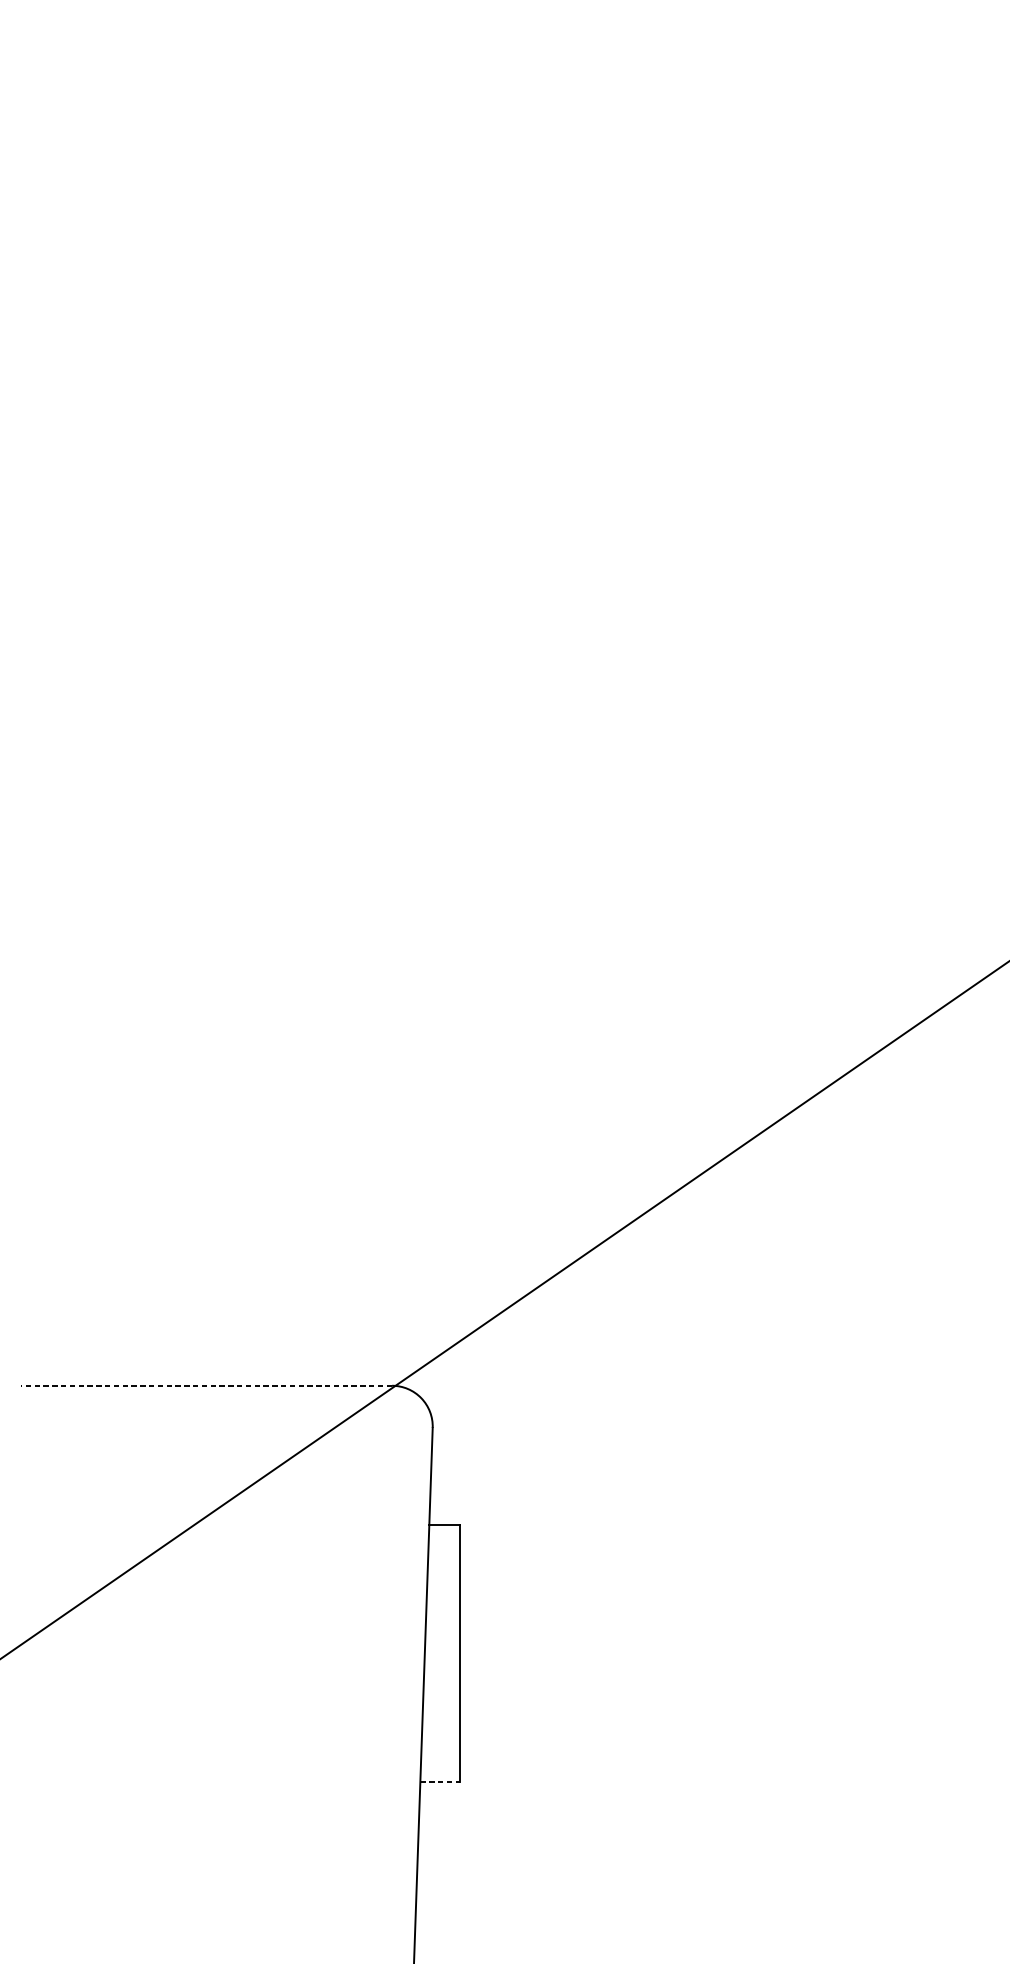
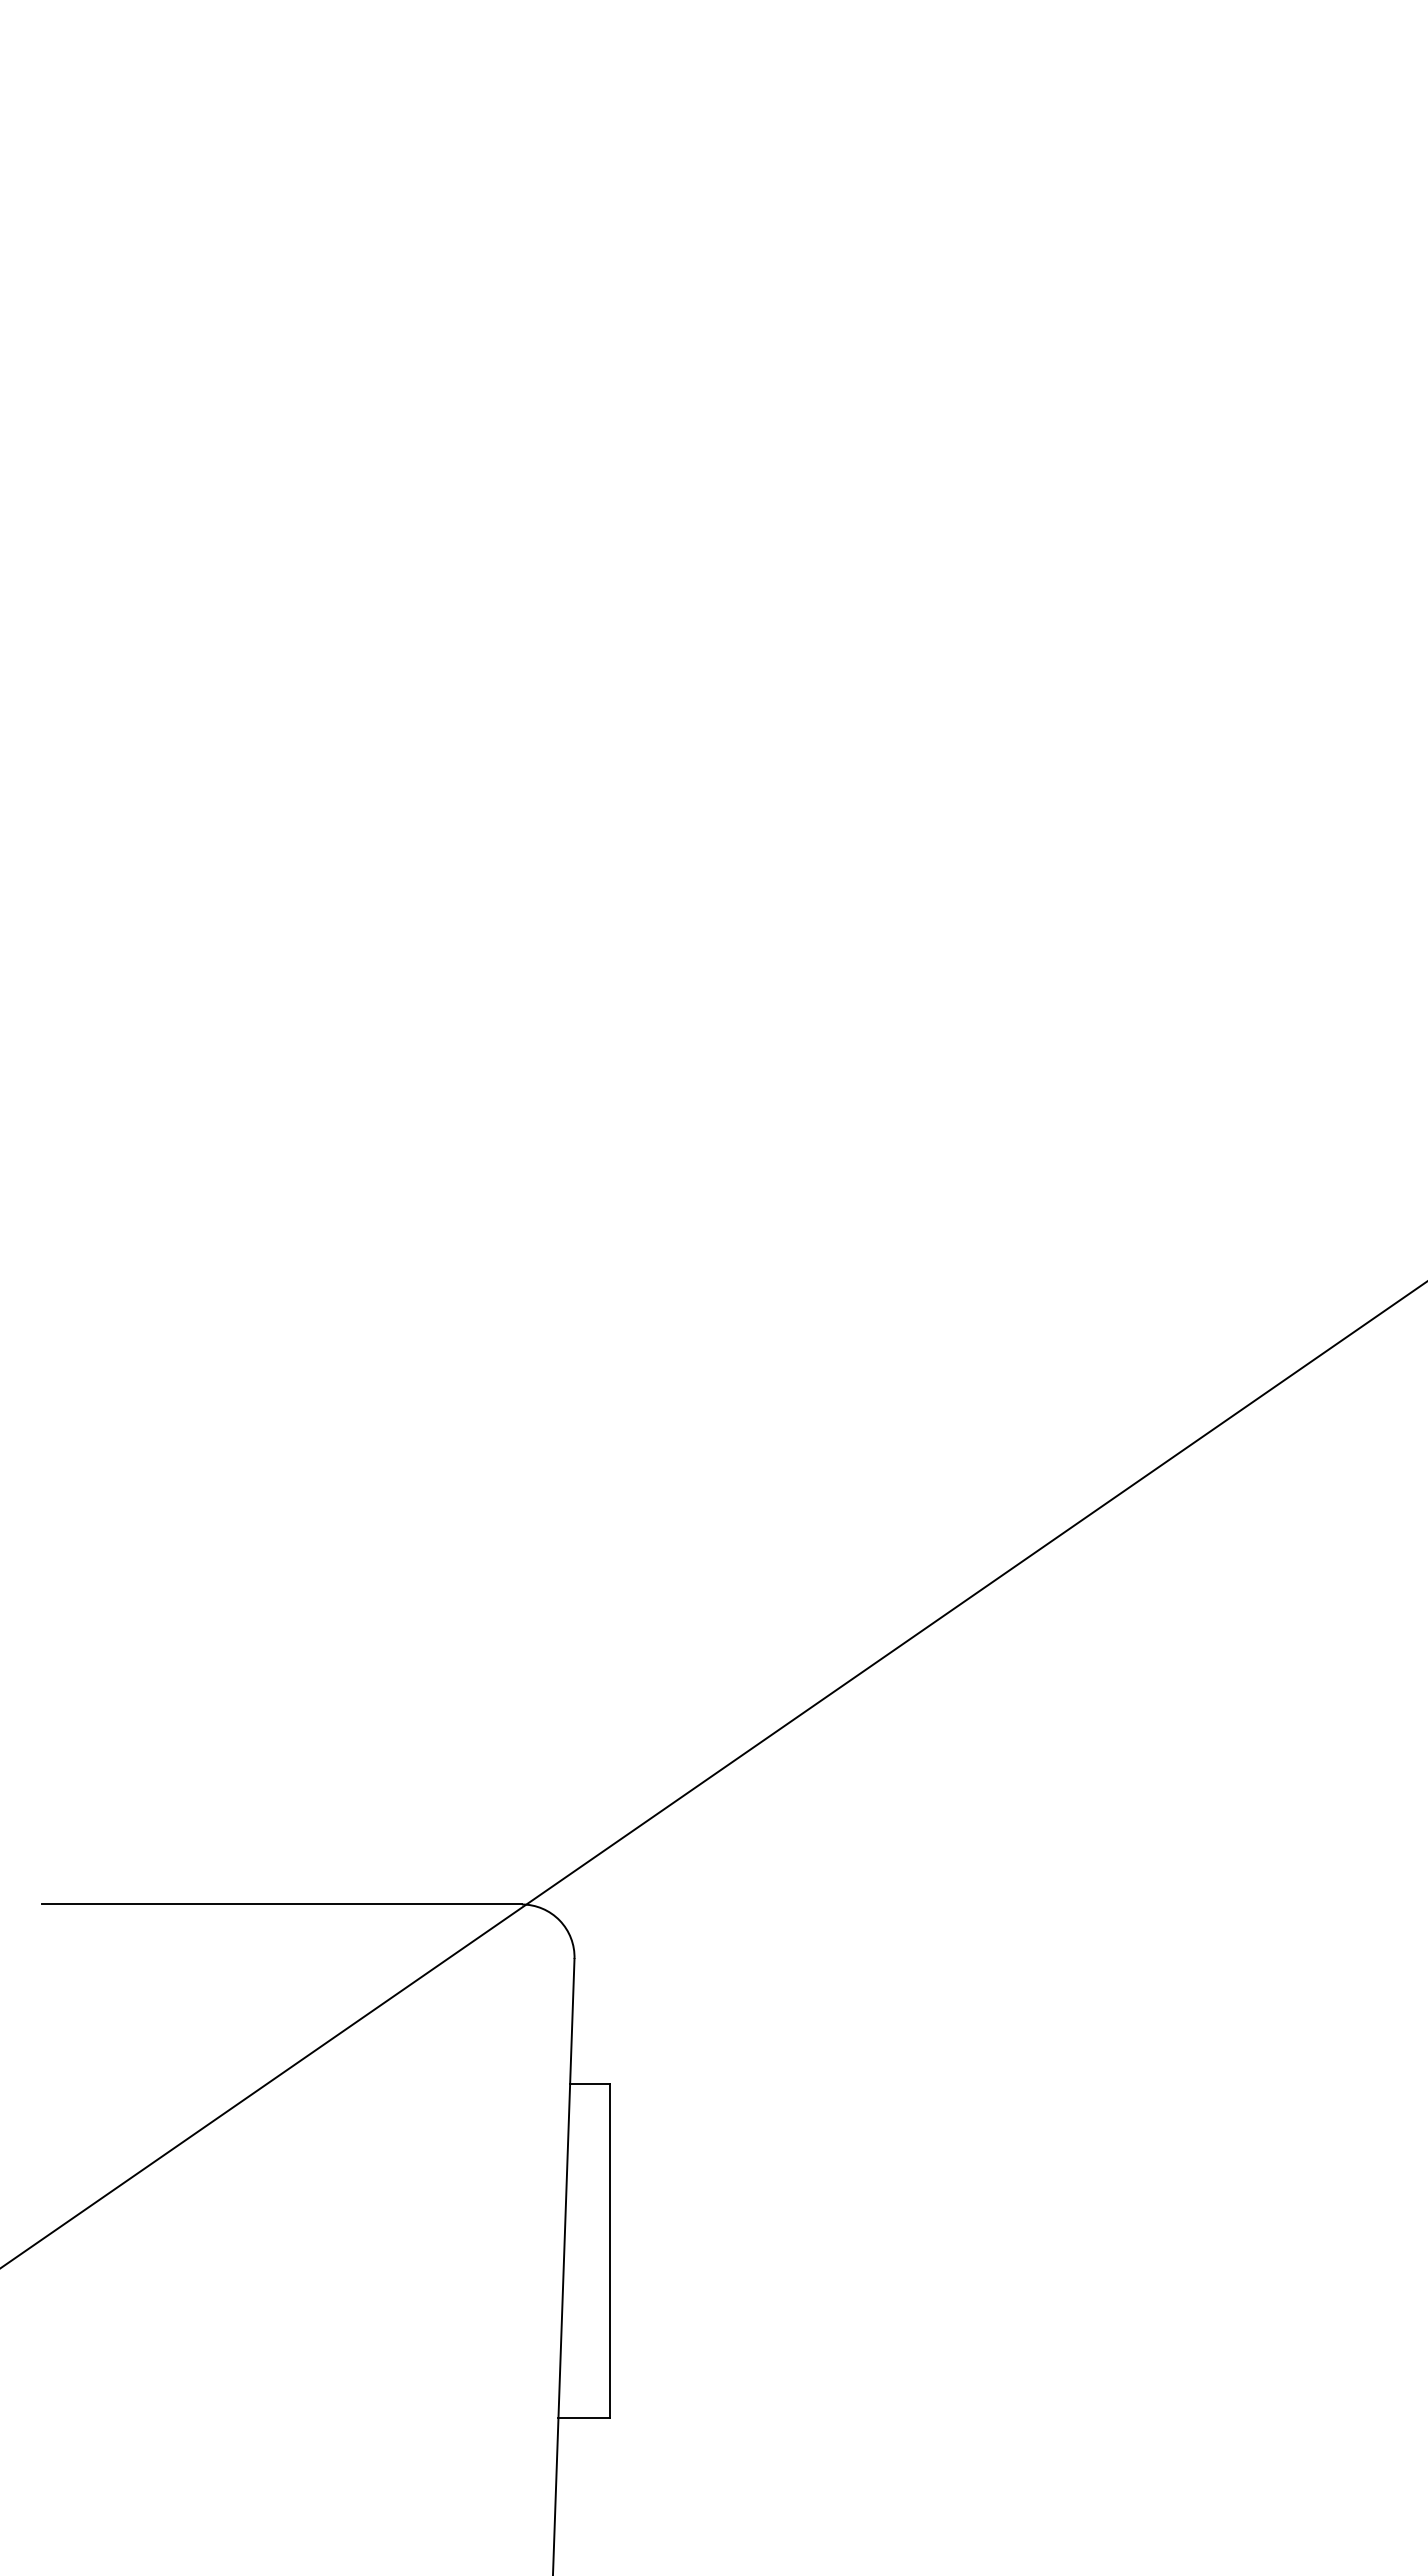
line: (206, 1385) -> (281, 1904), dashed -> solid
line: (440, 1782) -> (584, 2417), dashed -> solid

